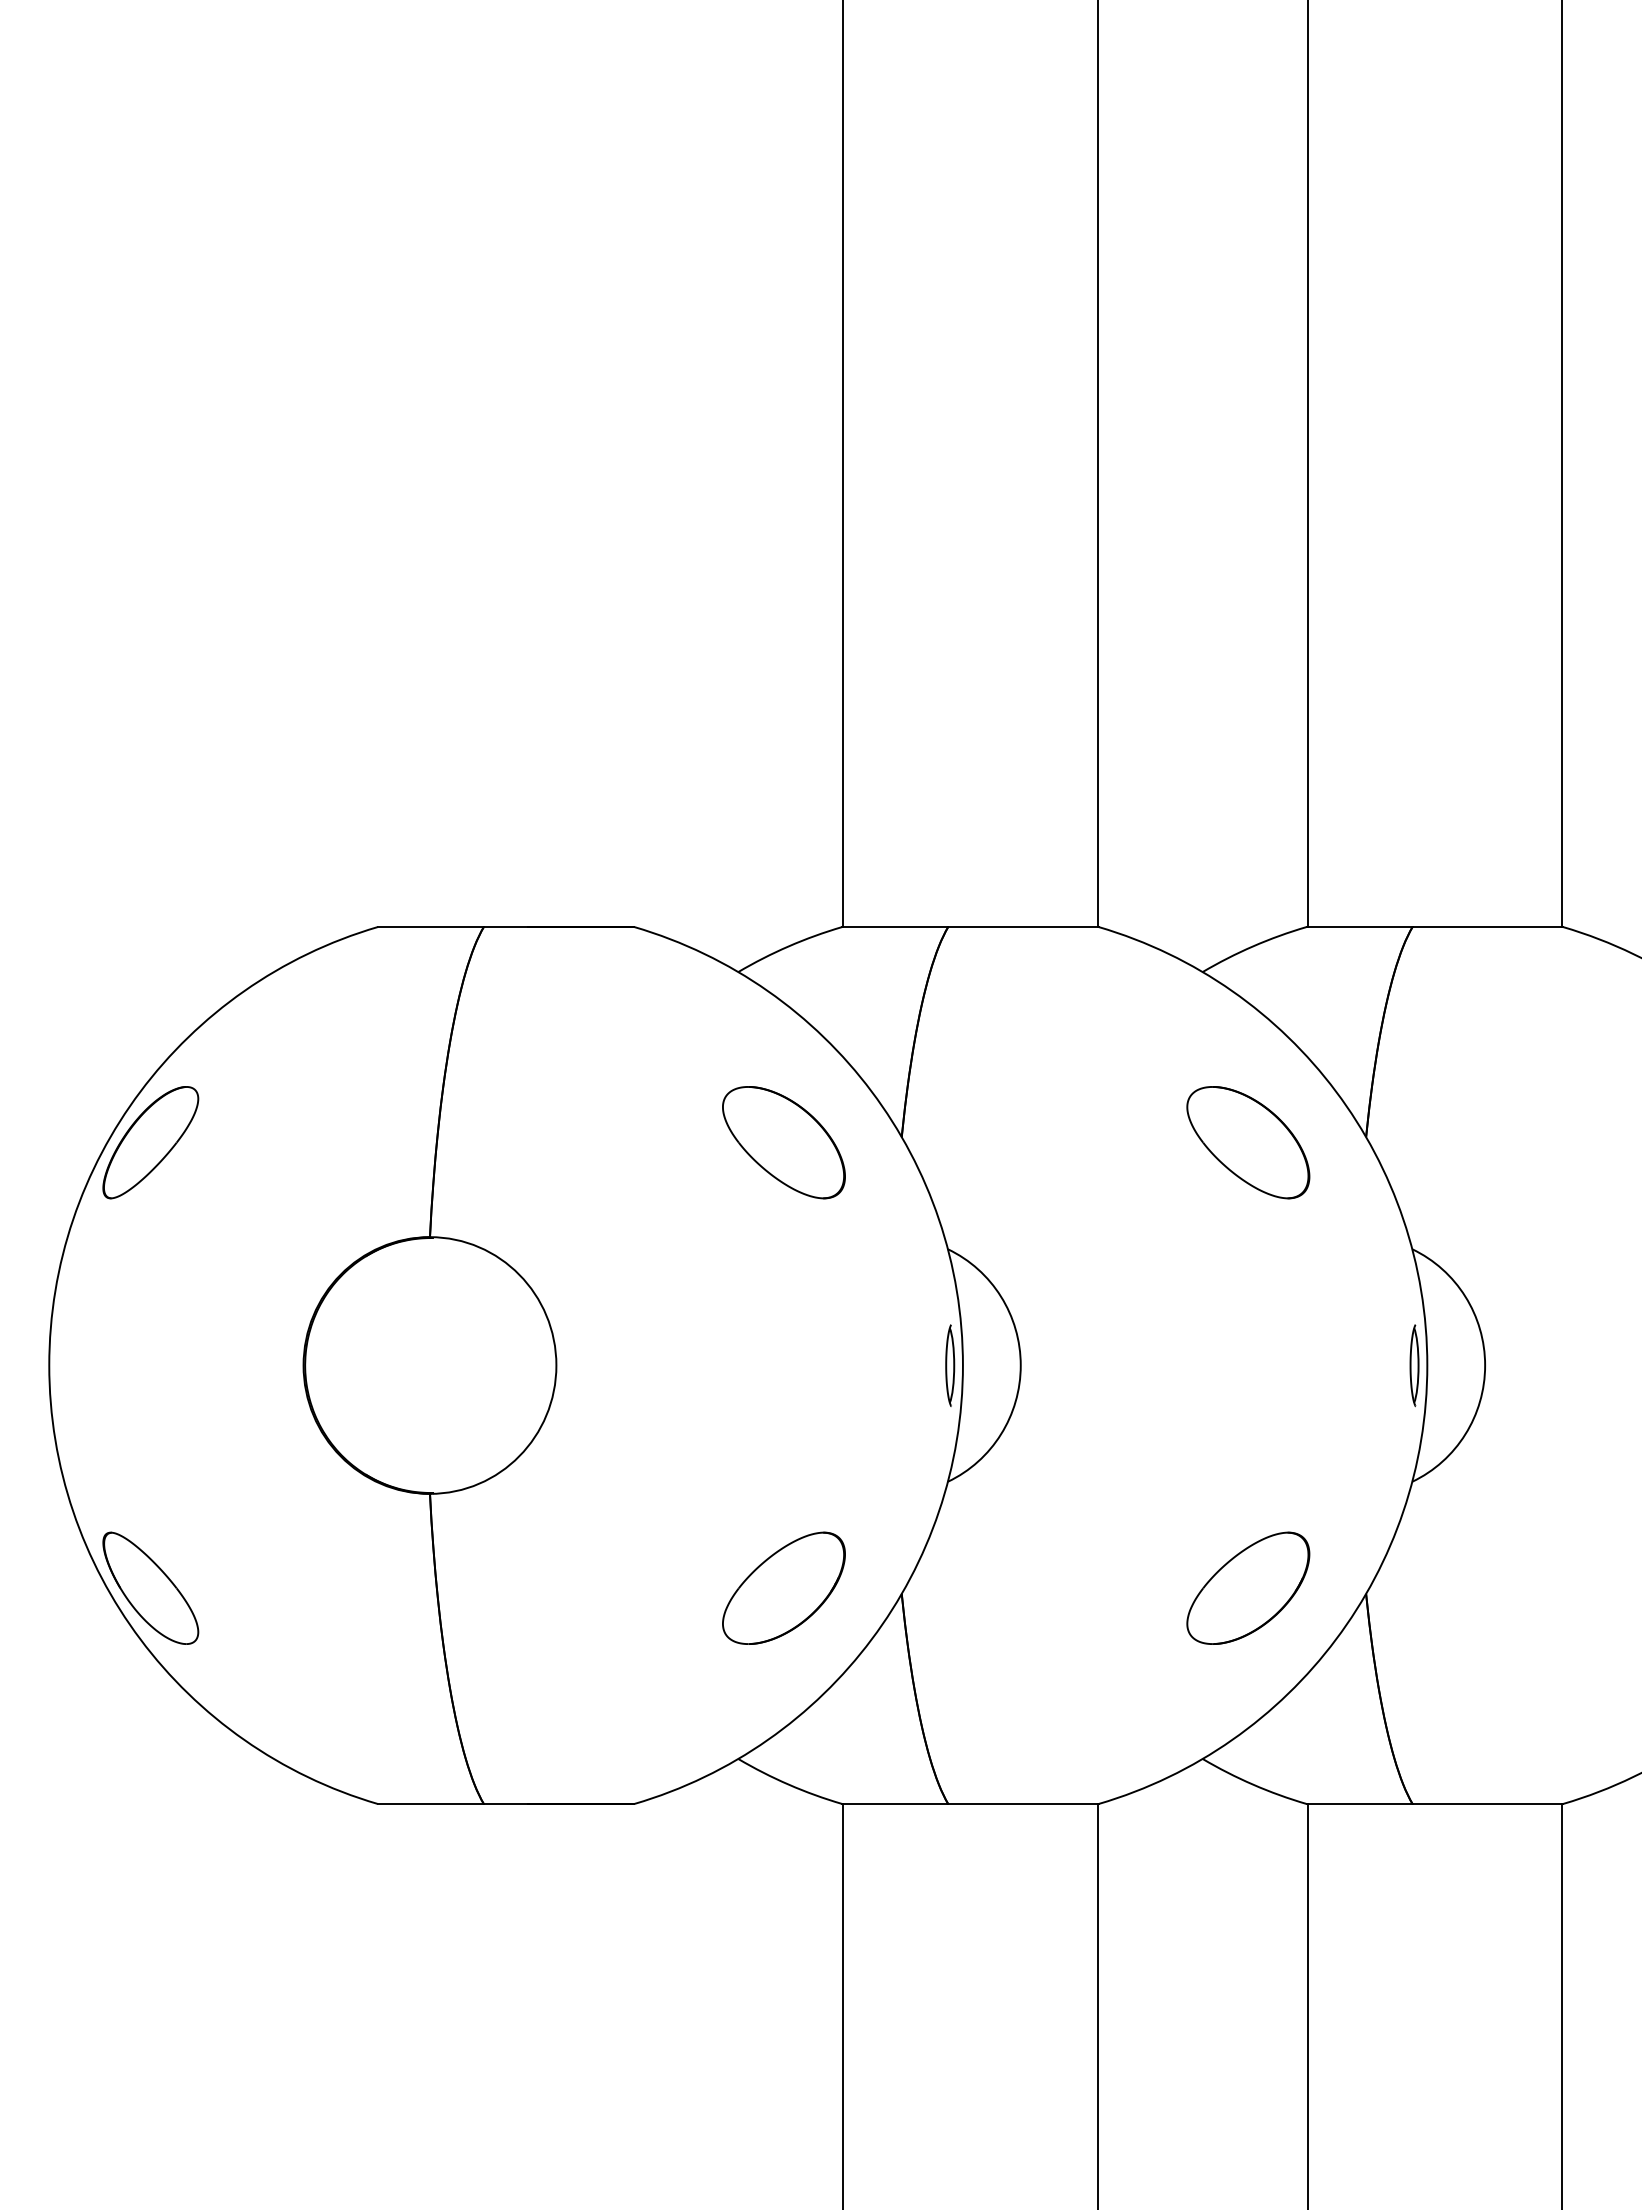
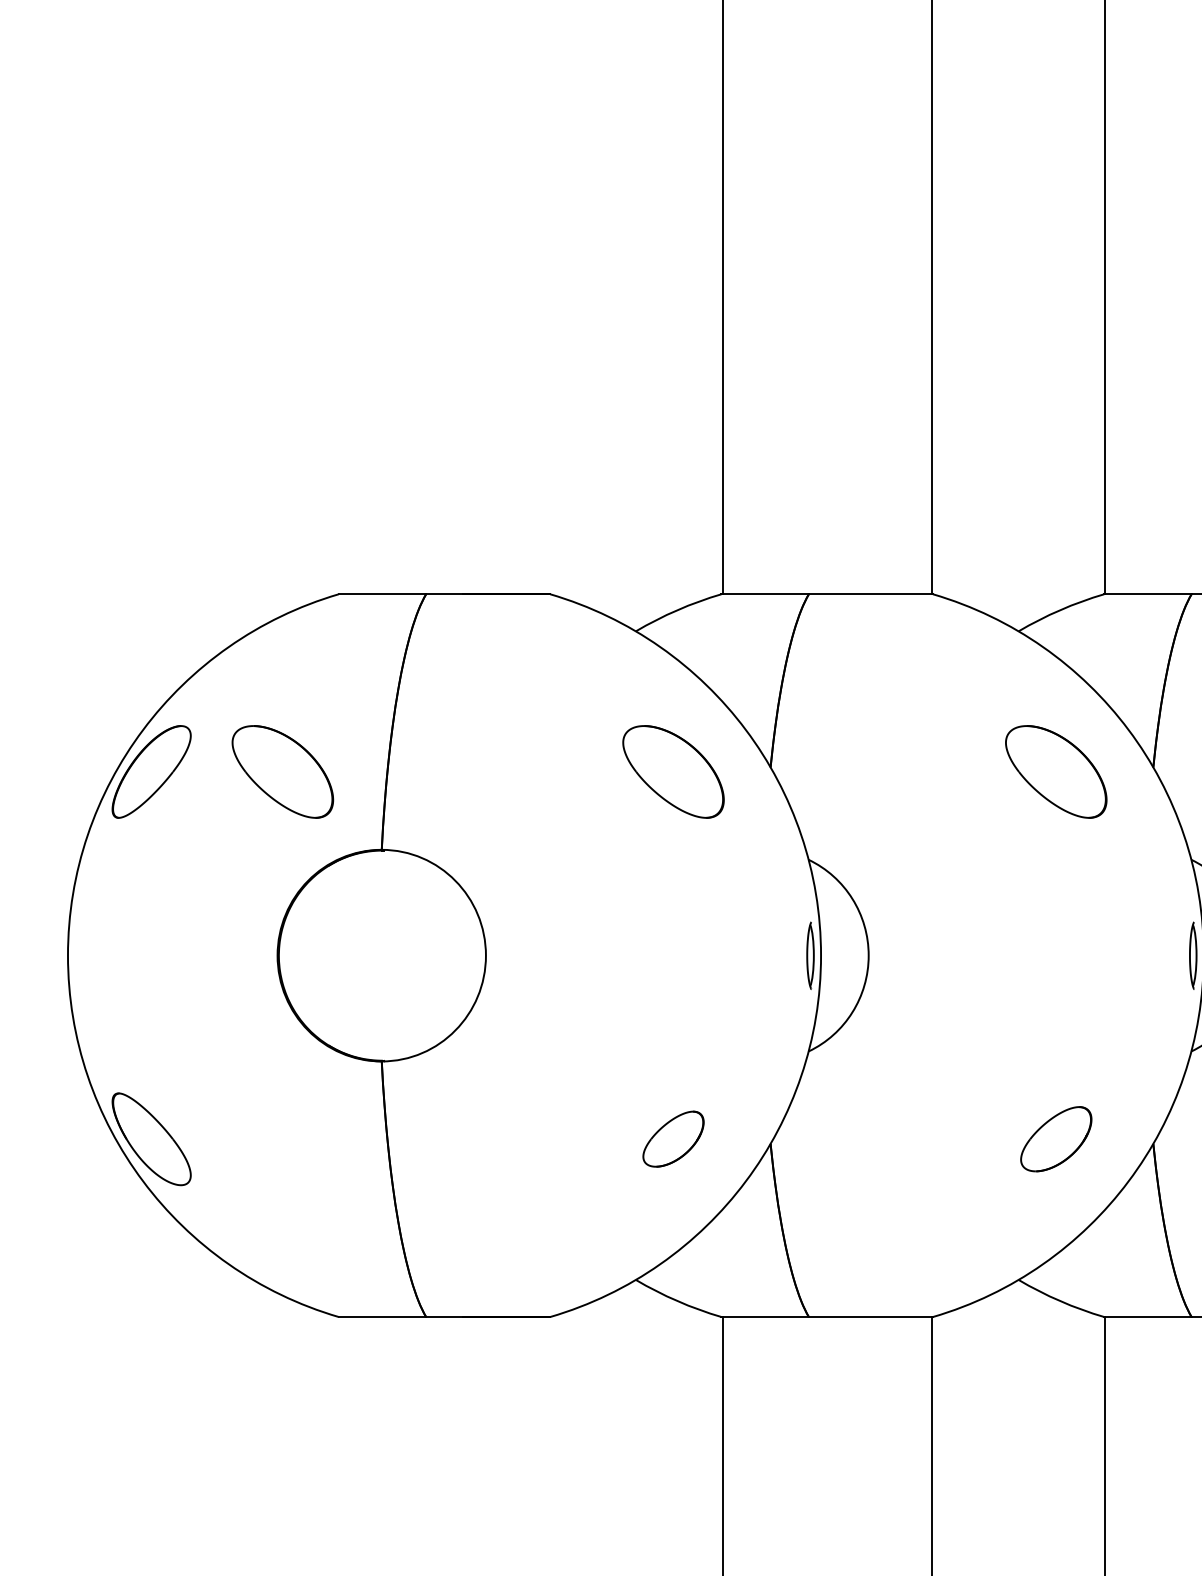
part: (309, 1142) -> (282, 771), added
part: (783, 1587) -> (673, 1138), size x0.6
part: (1248, 1587) -> (1056, 1138), size x0.7

